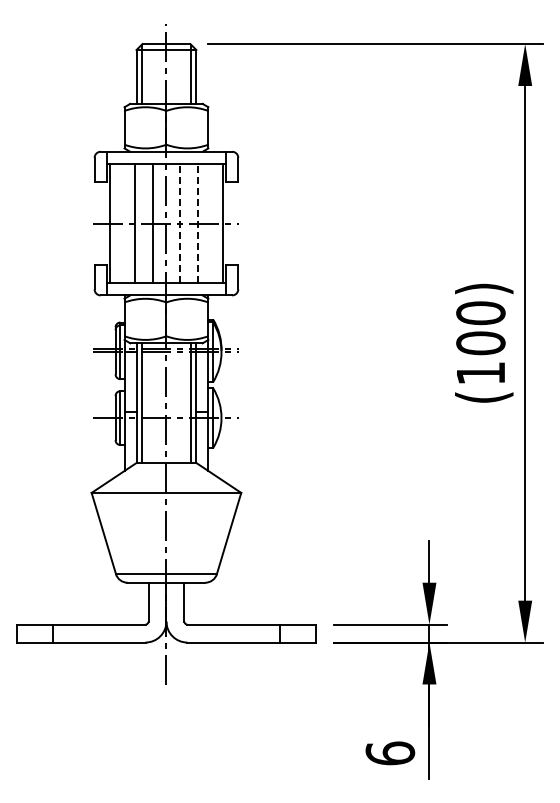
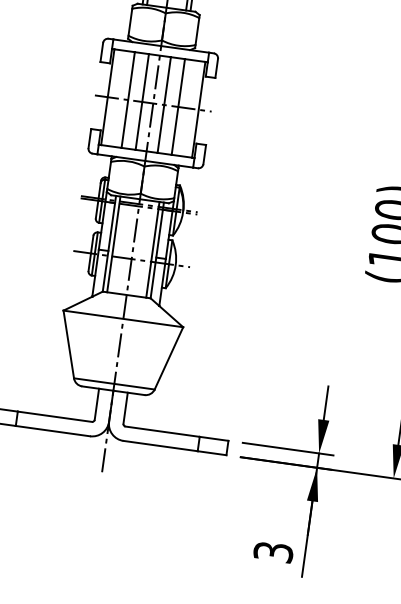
line: (180, 223) -> (164, 104), dashed -> solid
line: (197, 223) -> (178, 106), dashed -> solid
text: (390, 753) -> (273, 552), 6 -> 3

